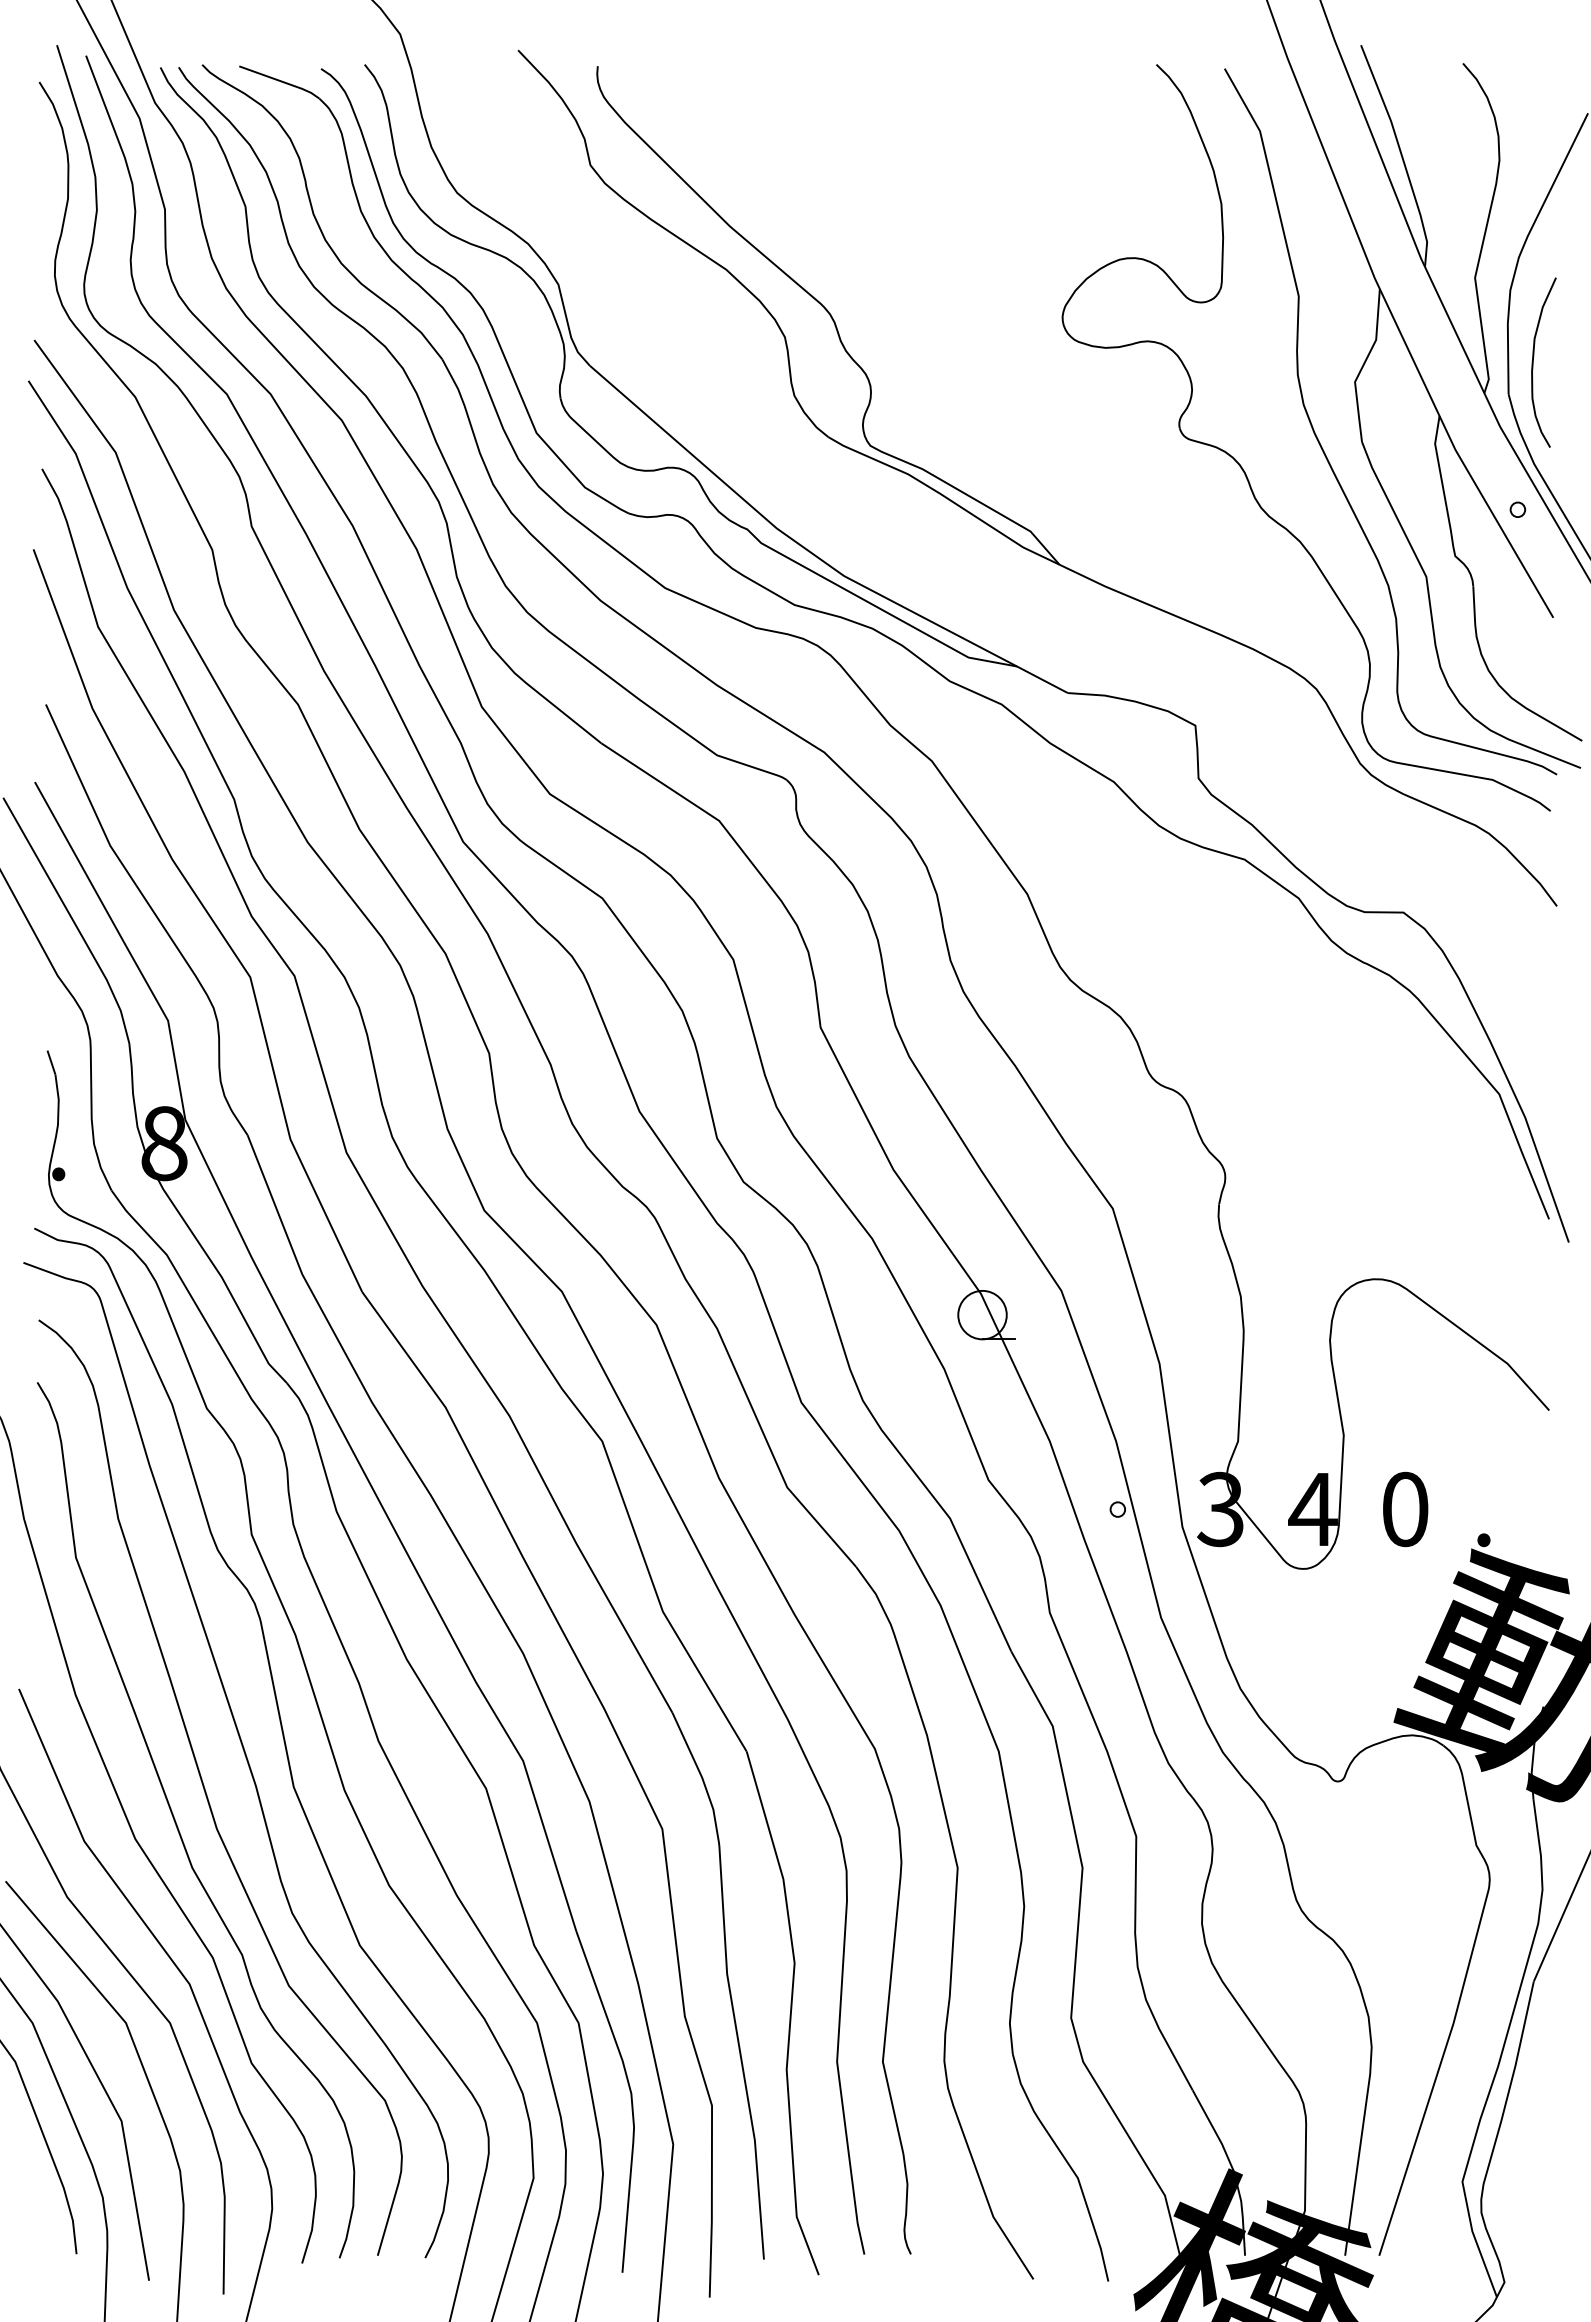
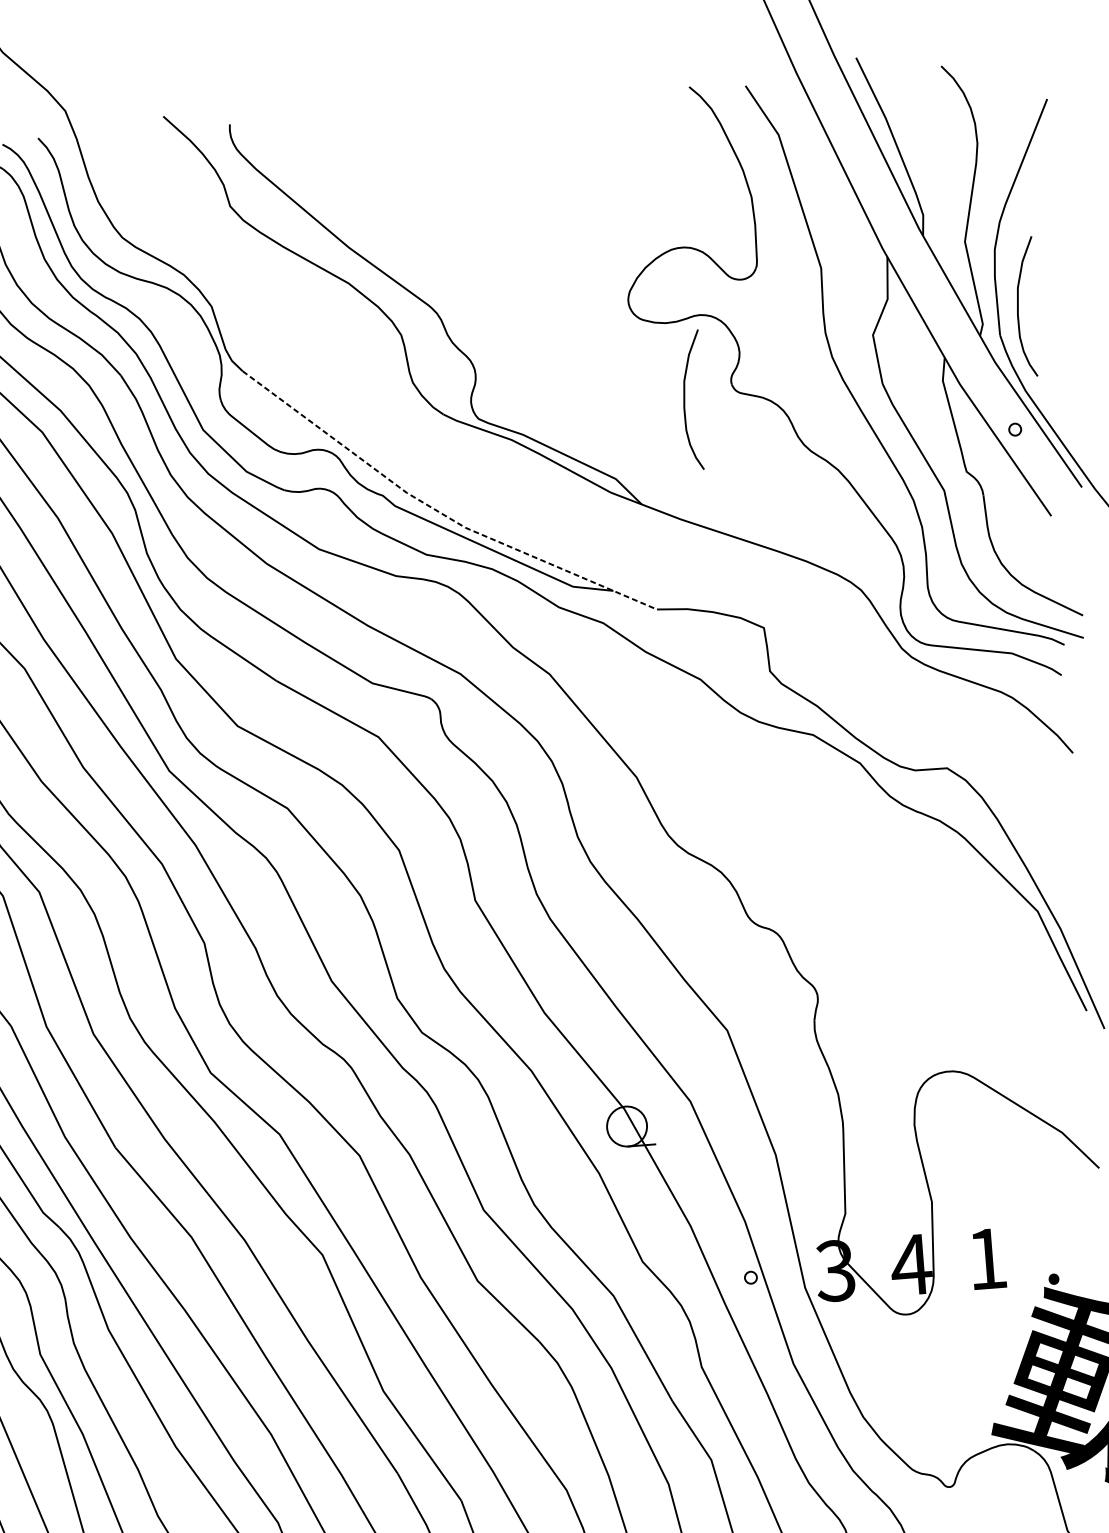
curve: (1121, 443) -> (684, 400), added
line: (812, 553) -> (437, 511), solid -> dashed
text: (1405, 1509) -> (987, 1259), 0 -> 1

